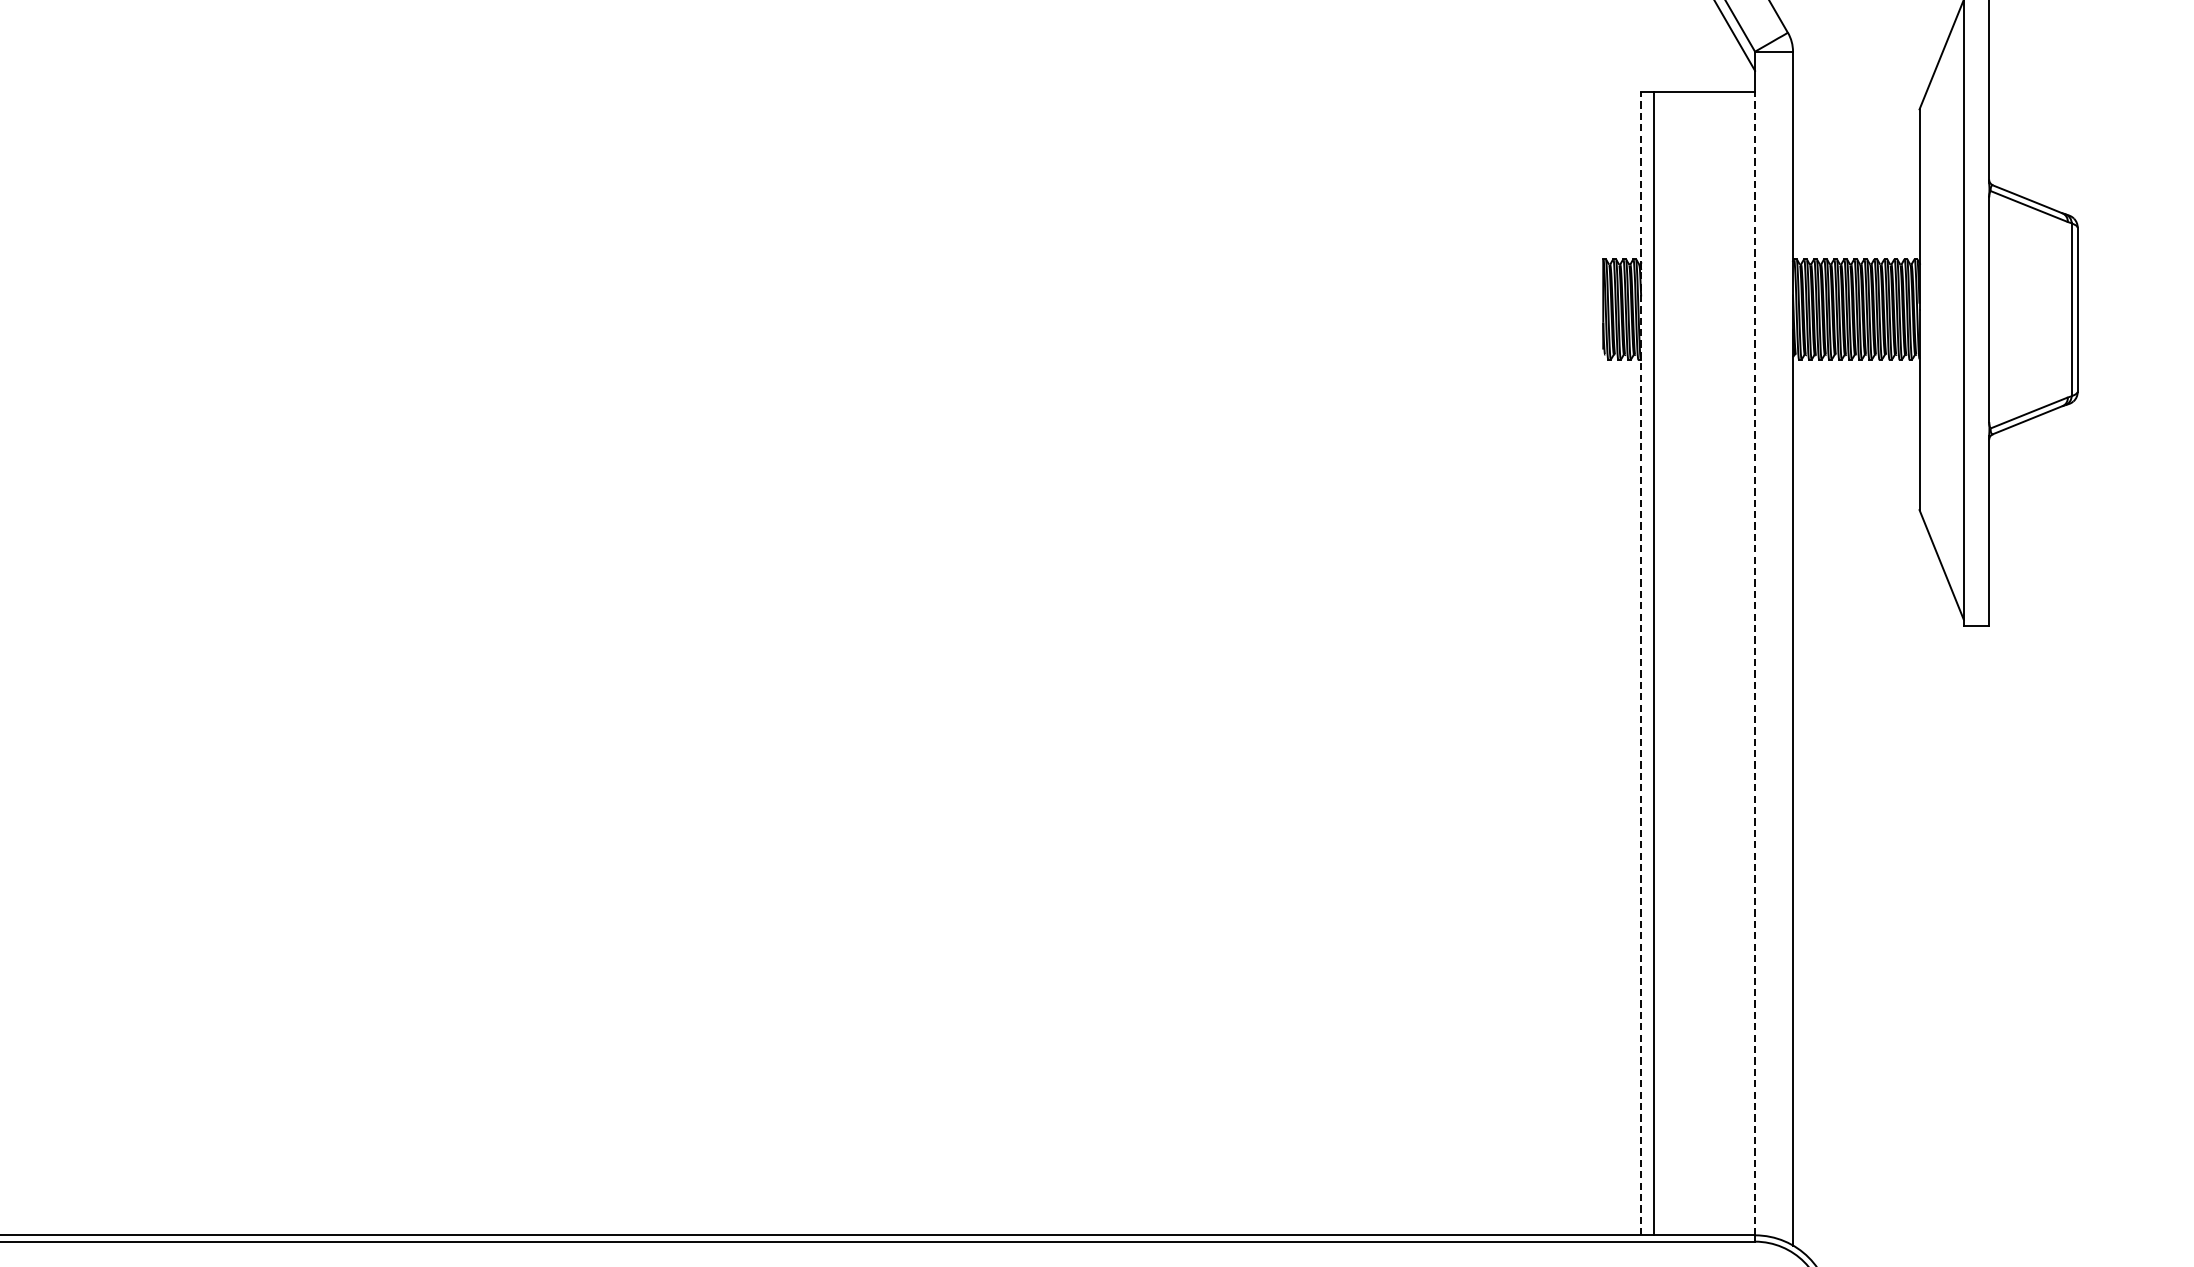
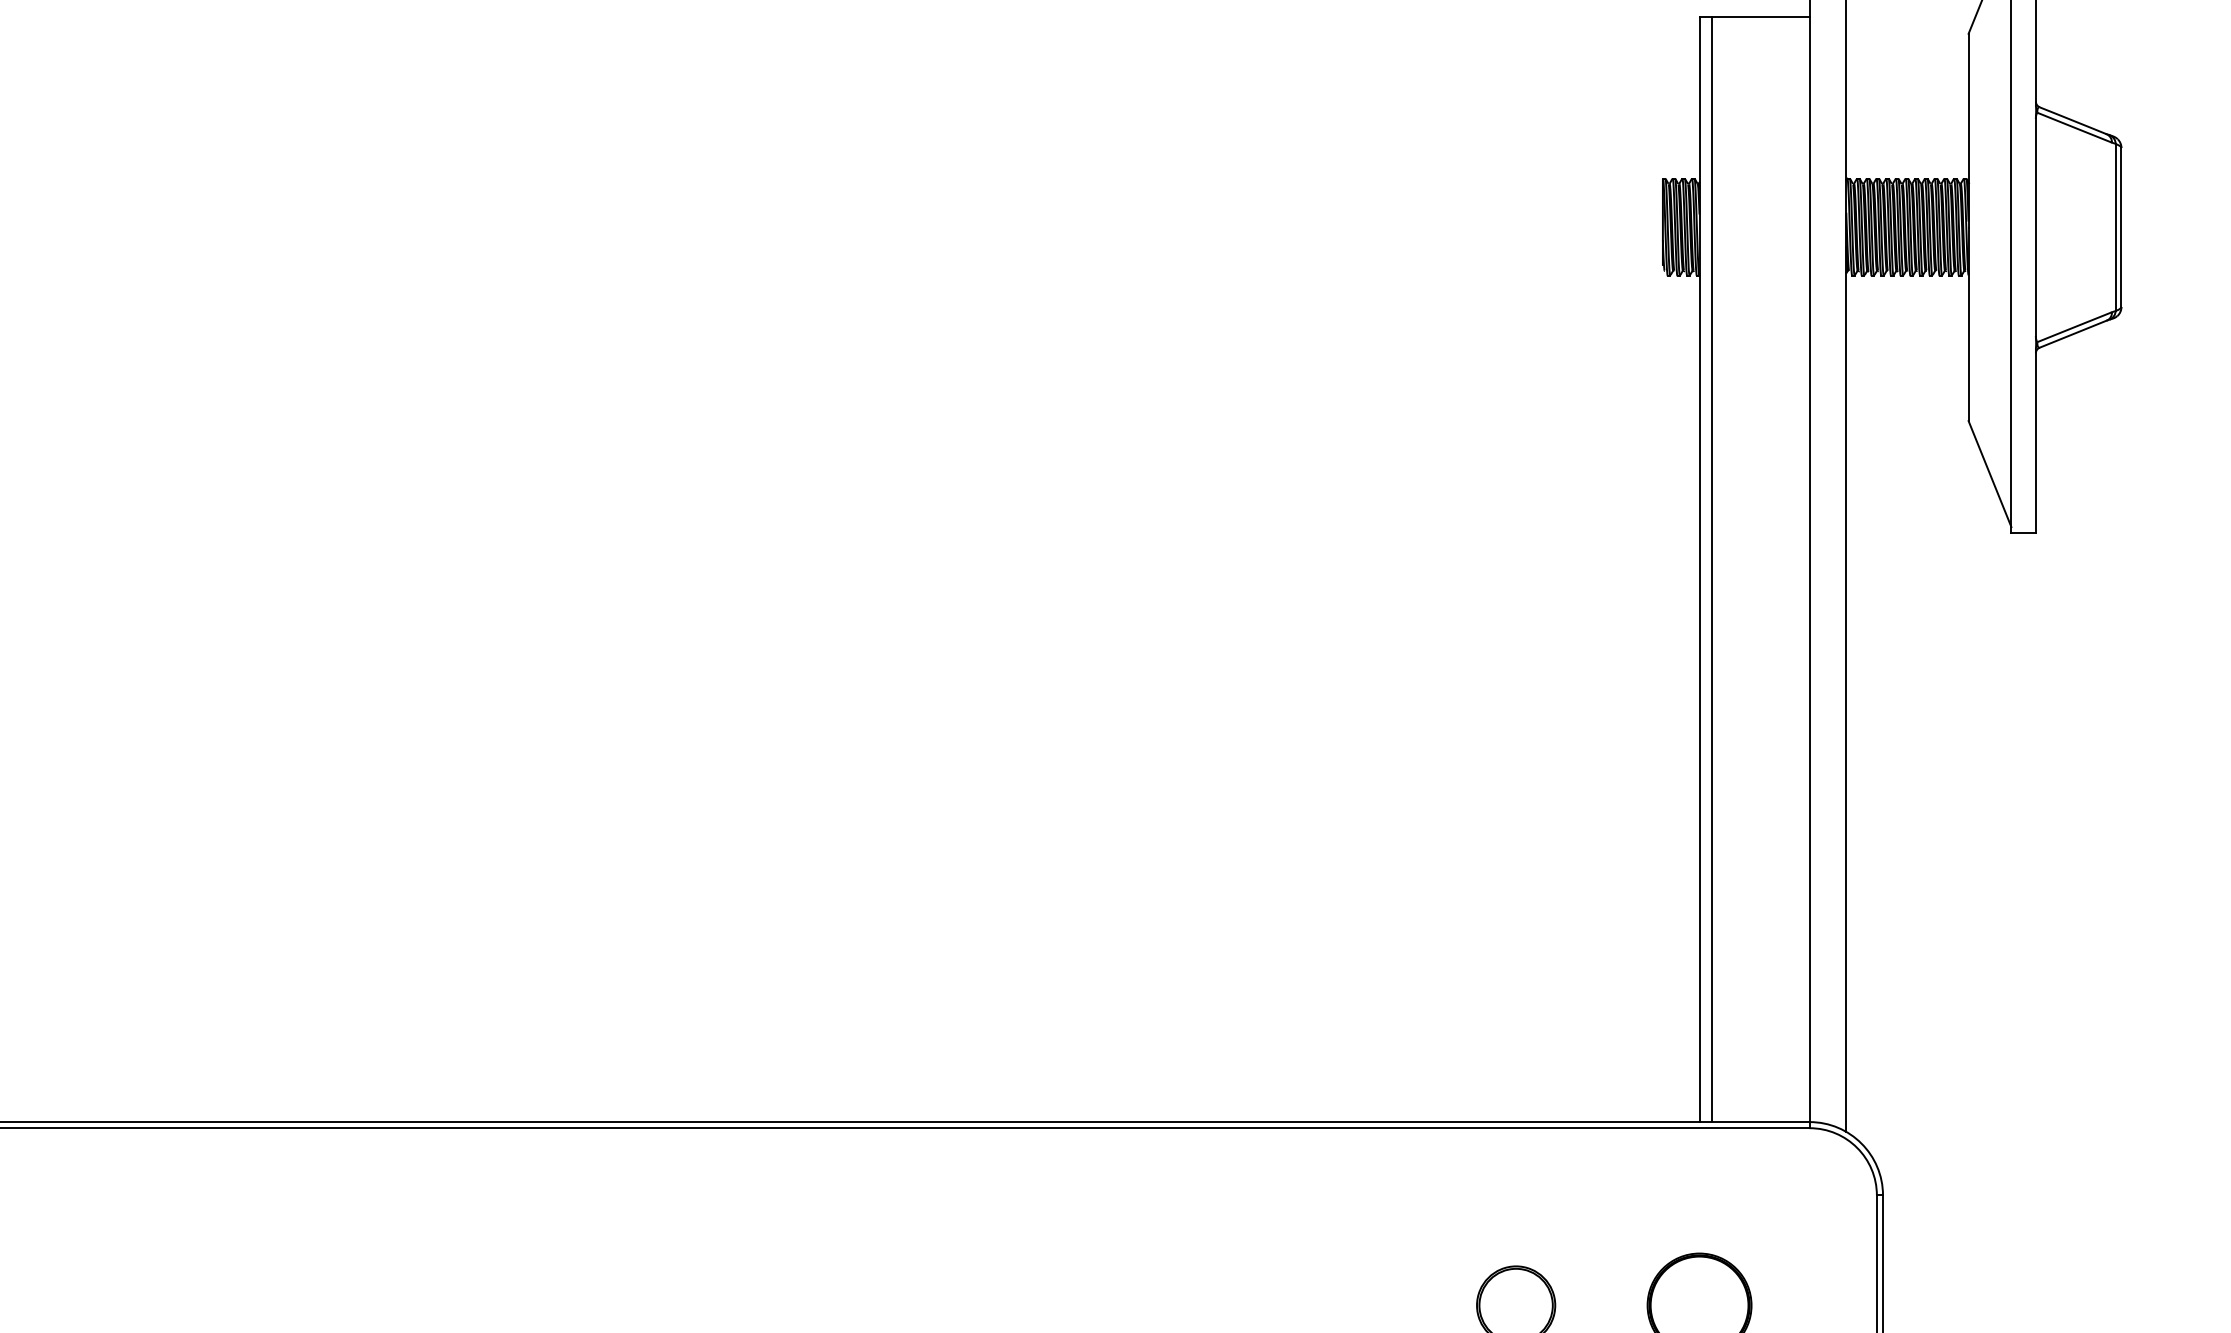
line: (1641, 663) -> (1699, 569), dashed -> solid
line: (1754, 663) -> (1809, 569), dashed -> solid

